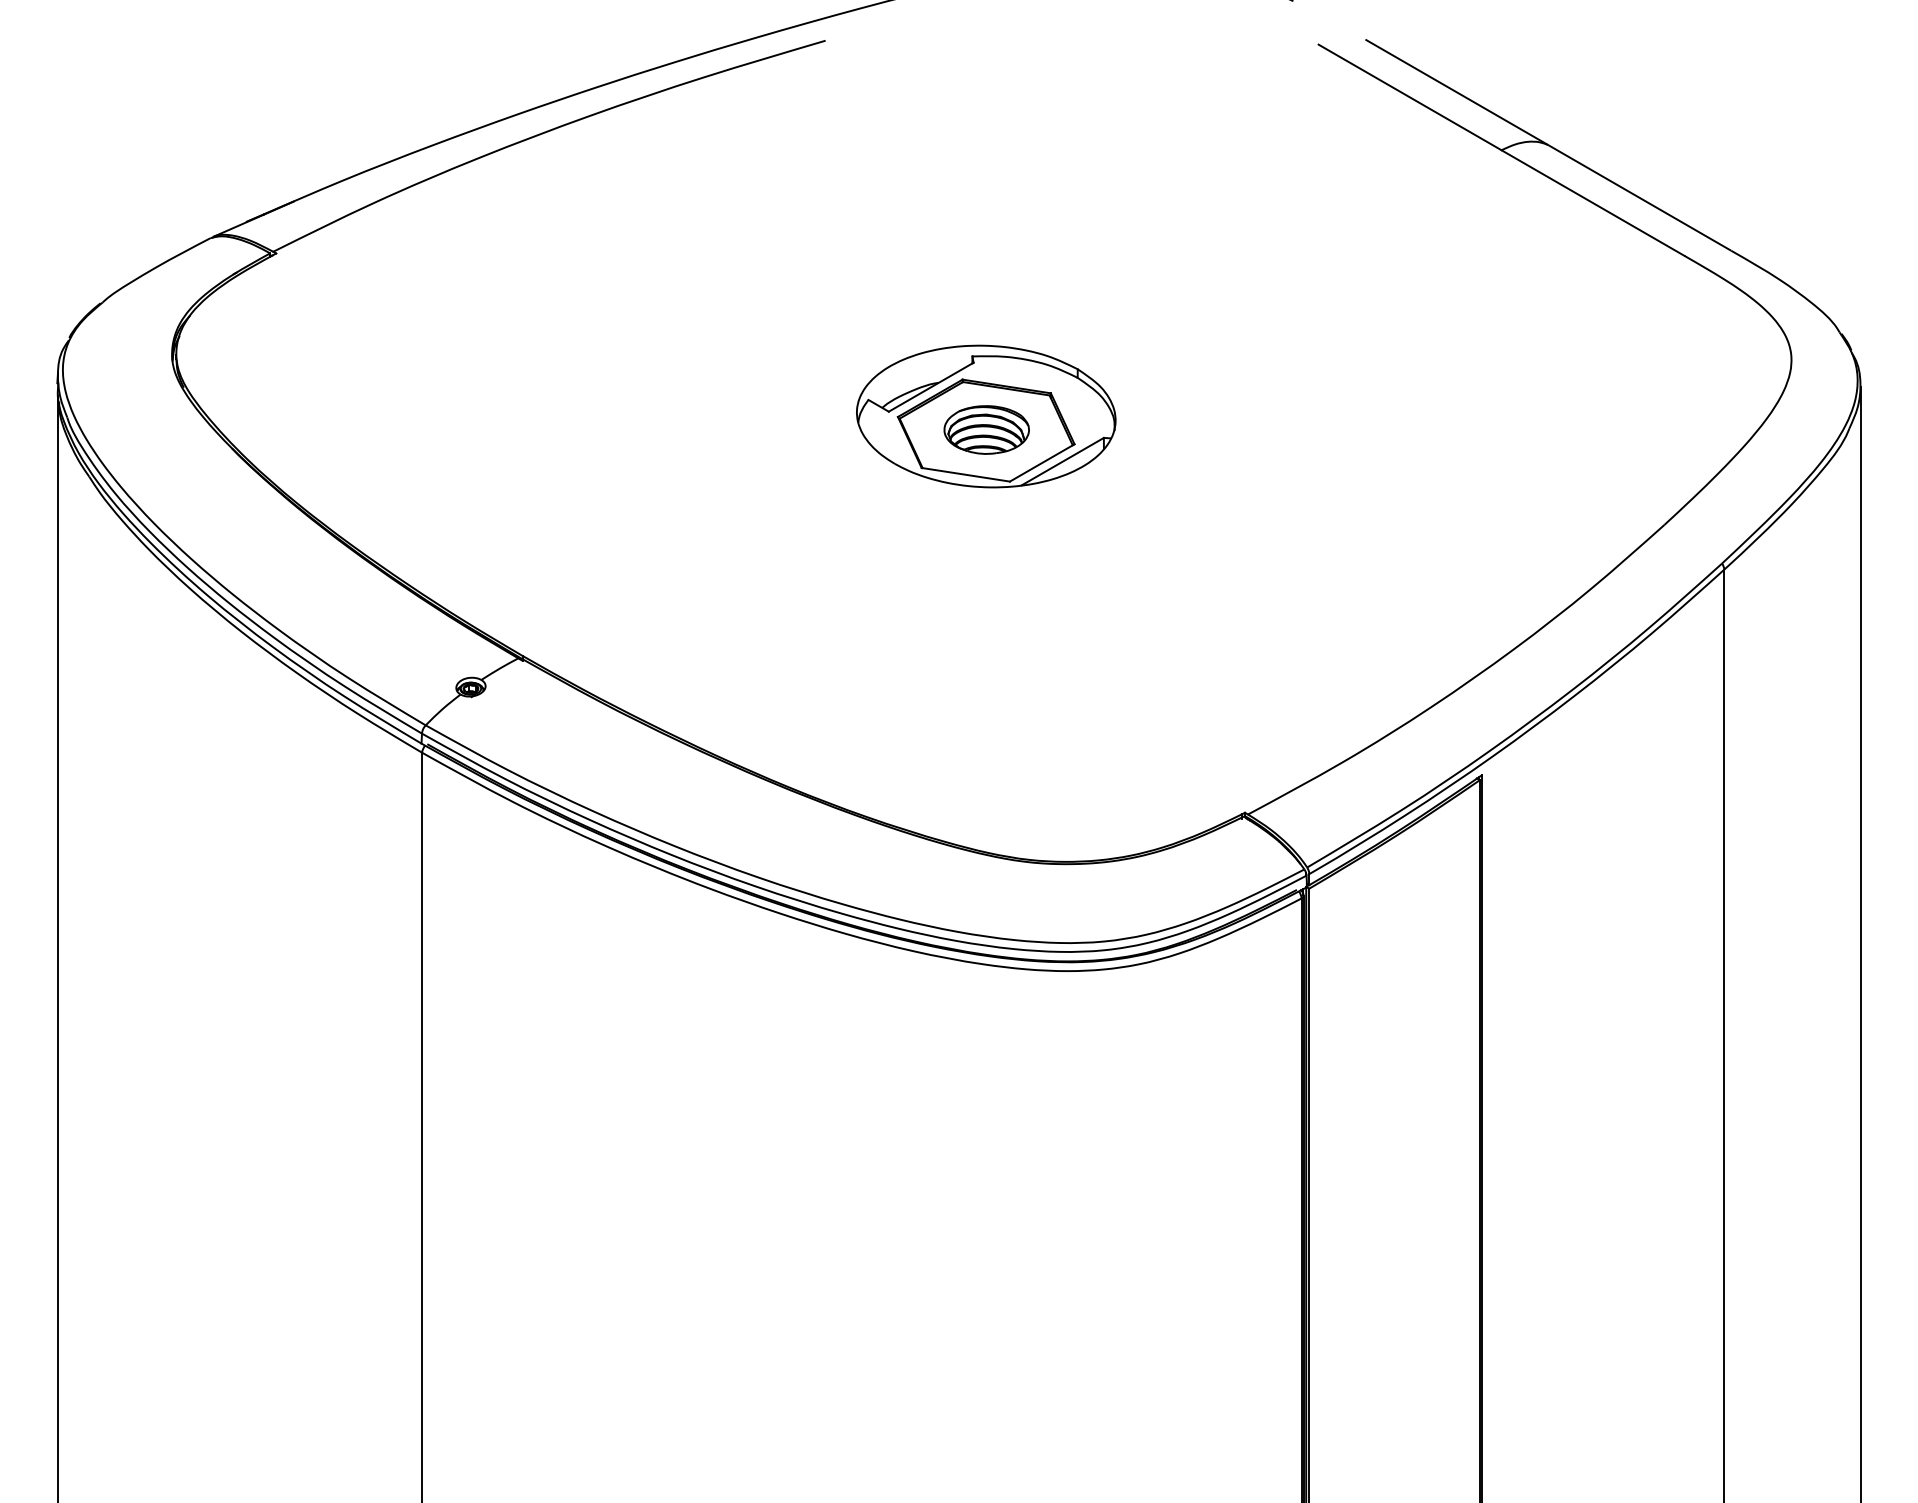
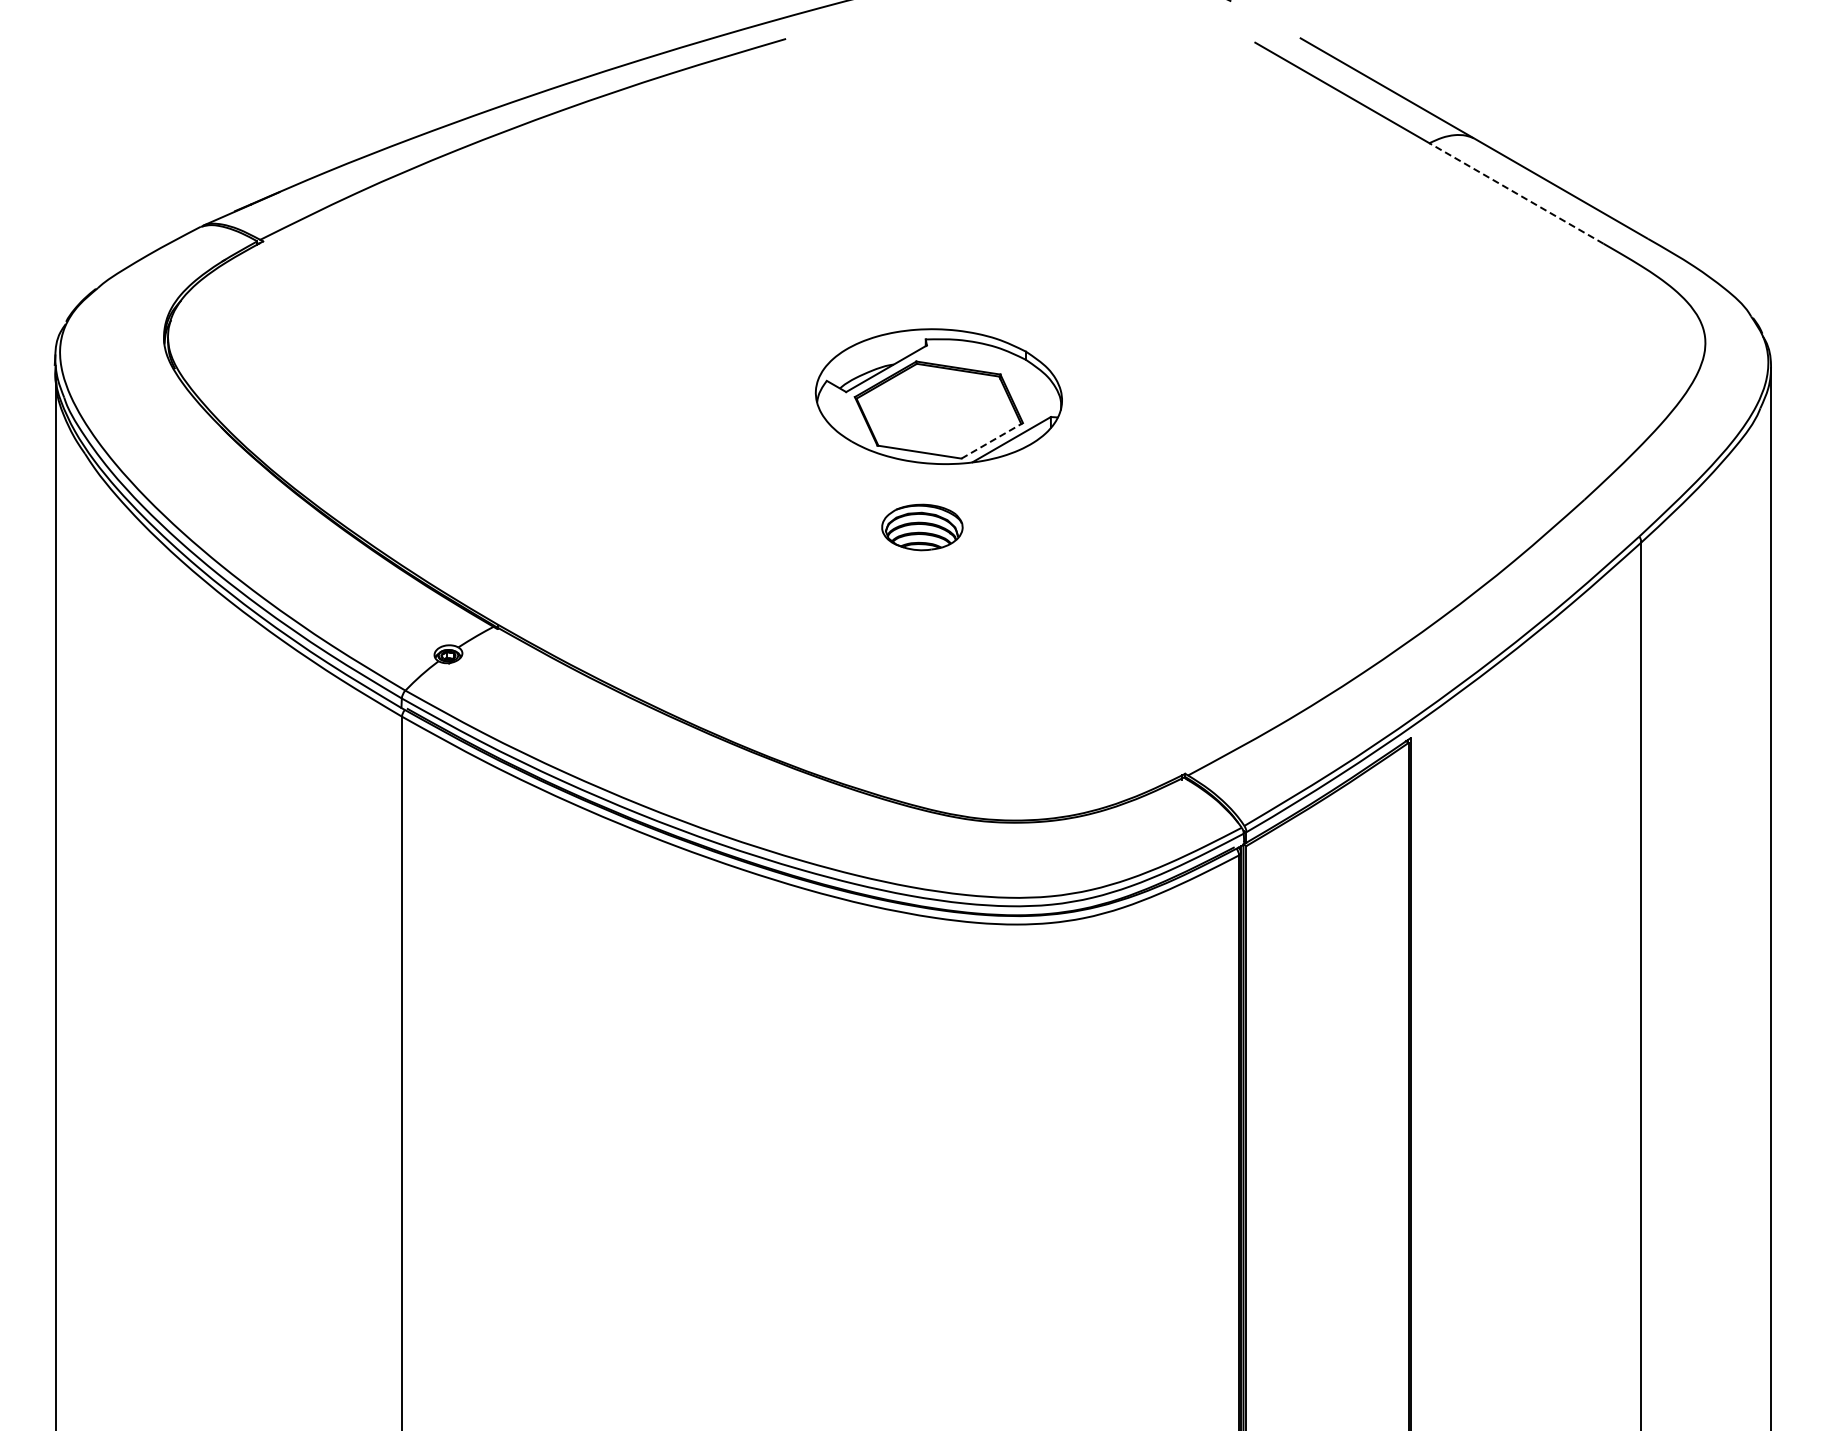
line: (1593, 203) -> (1516, 193), solid -> dashed
part: (986, 430) -> (922, 527), moved
line: (1042, 462) -> (992, 440), solid -> dashed

